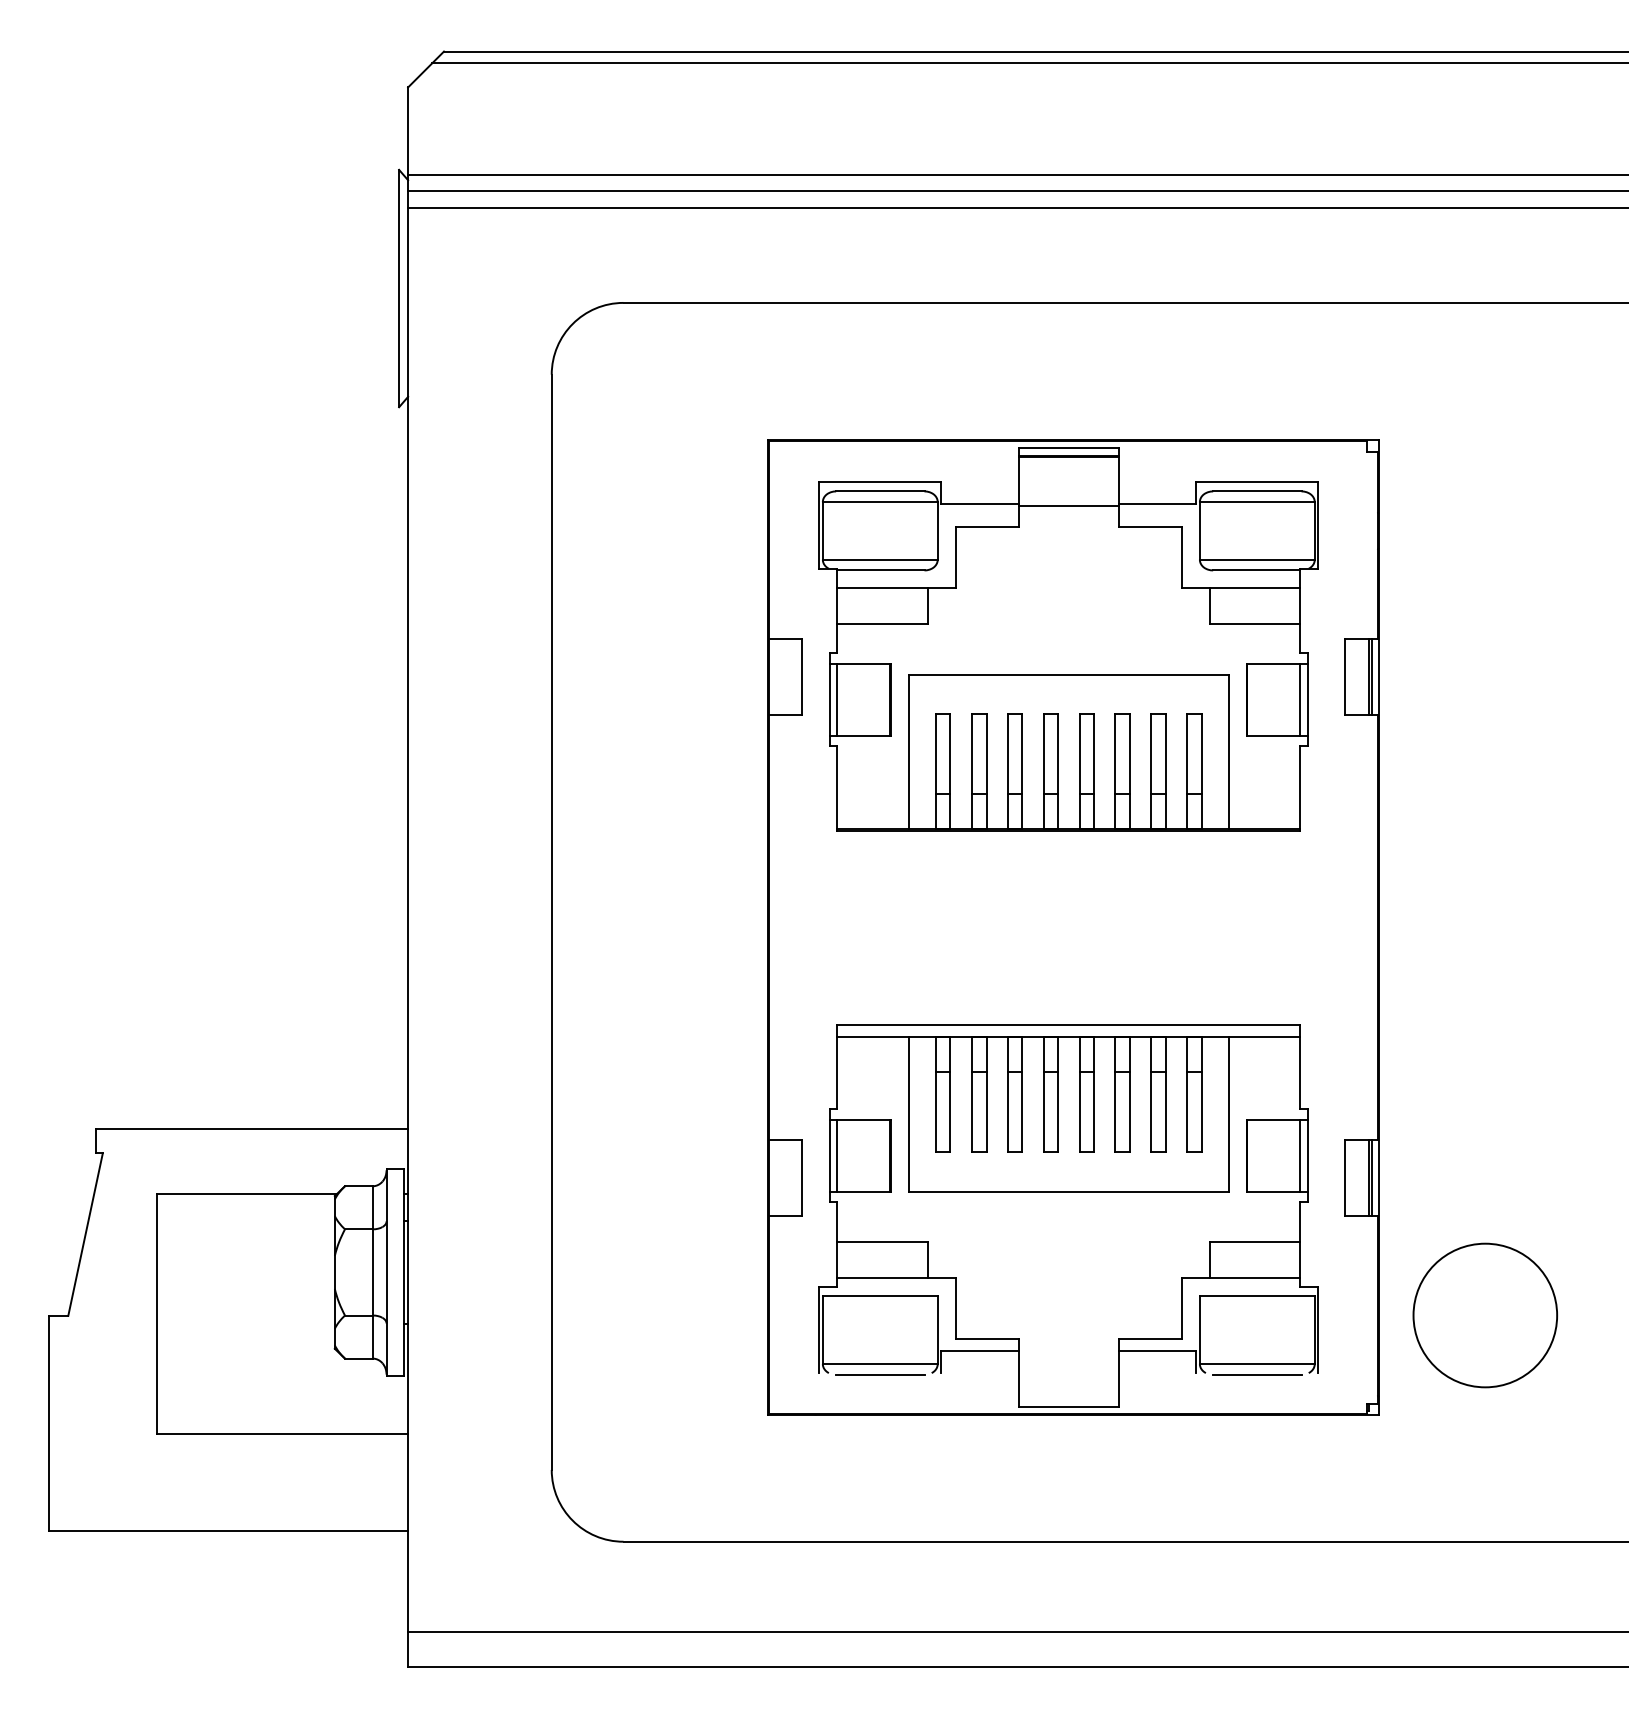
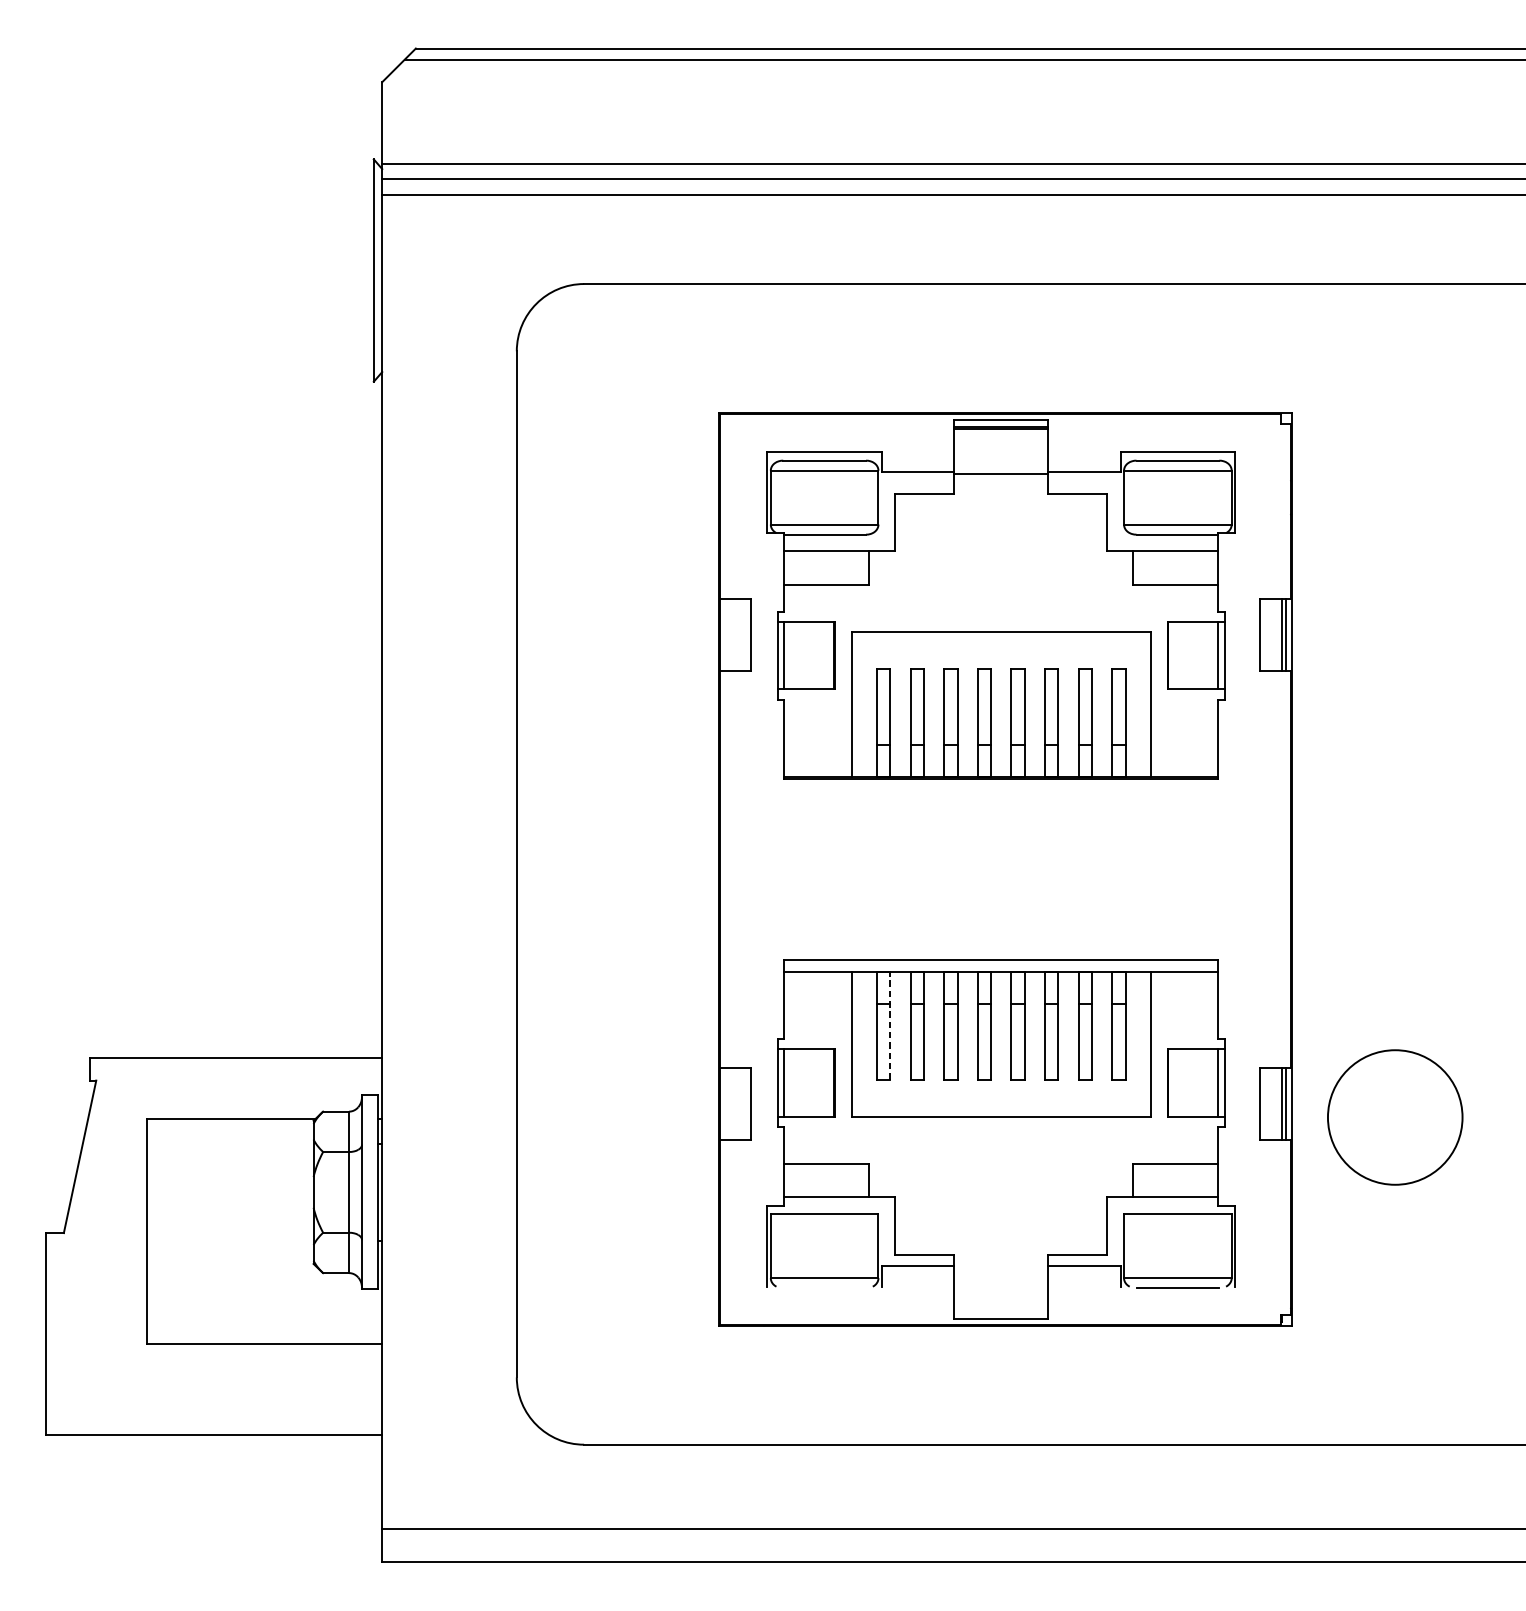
line: (950, 1094) -> (890, 1025), solid -> dashed
circle: (1485, 1315) -> (1395, 1117), moved
line: (880, 1374) -> (824, 1288), removed

